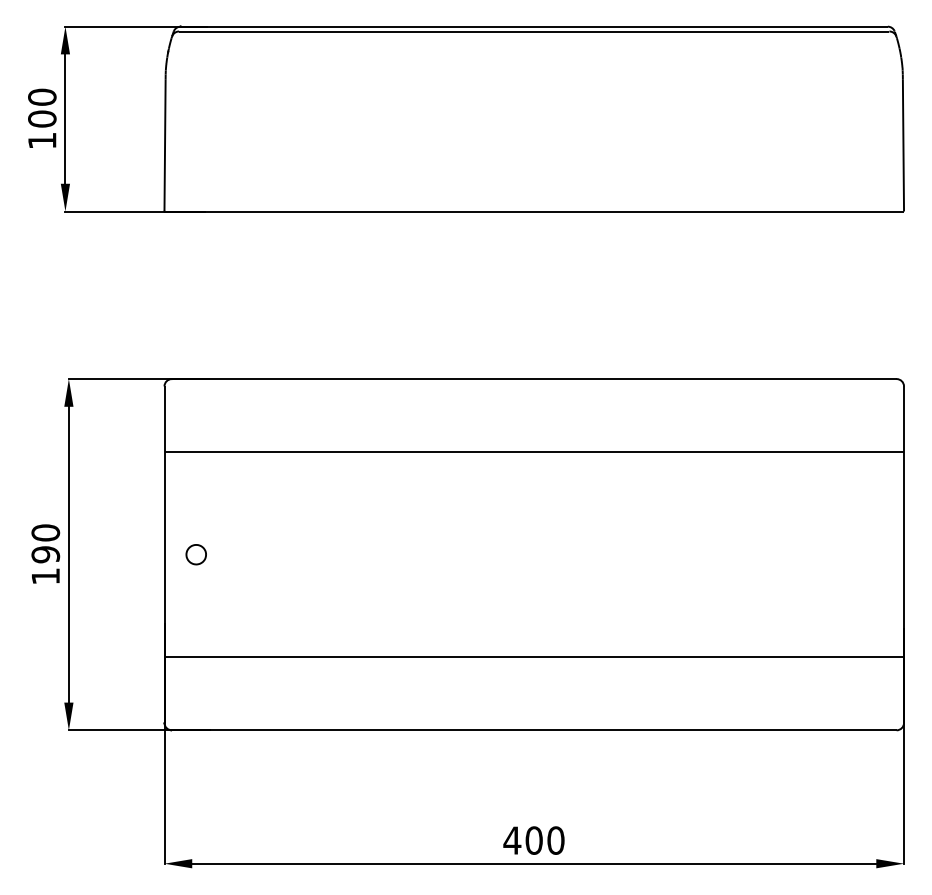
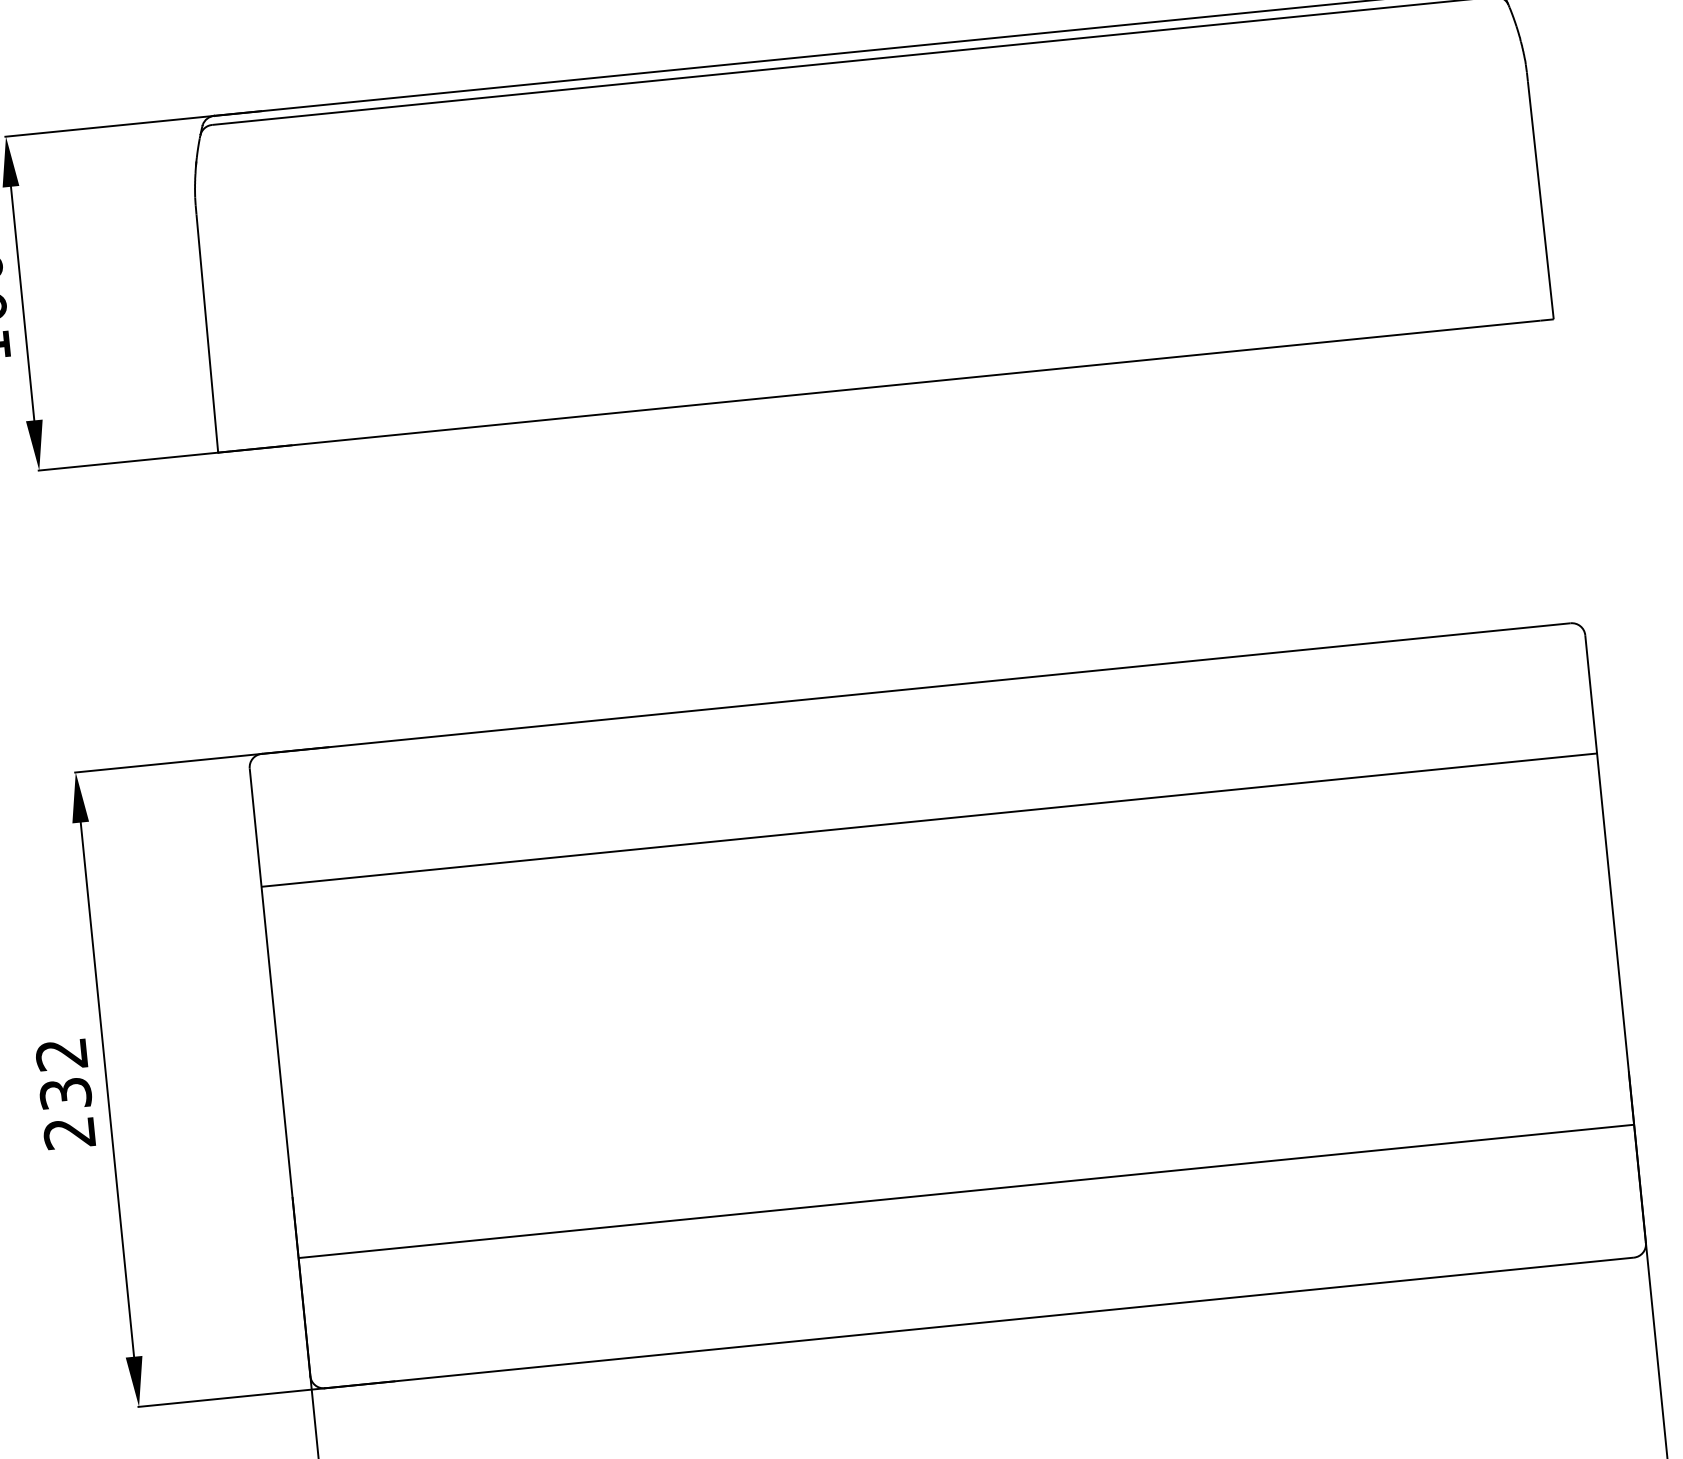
text: (45, 554) -> (65, 1093), 190 -> 232
part: (195, 554) -> (336, 1066), removed

